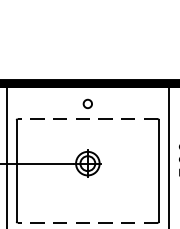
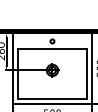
line: (85, 118) -> (51, 48), dashed -> solid
line: (85, 223) -> (51, 99), dashed -> solid

